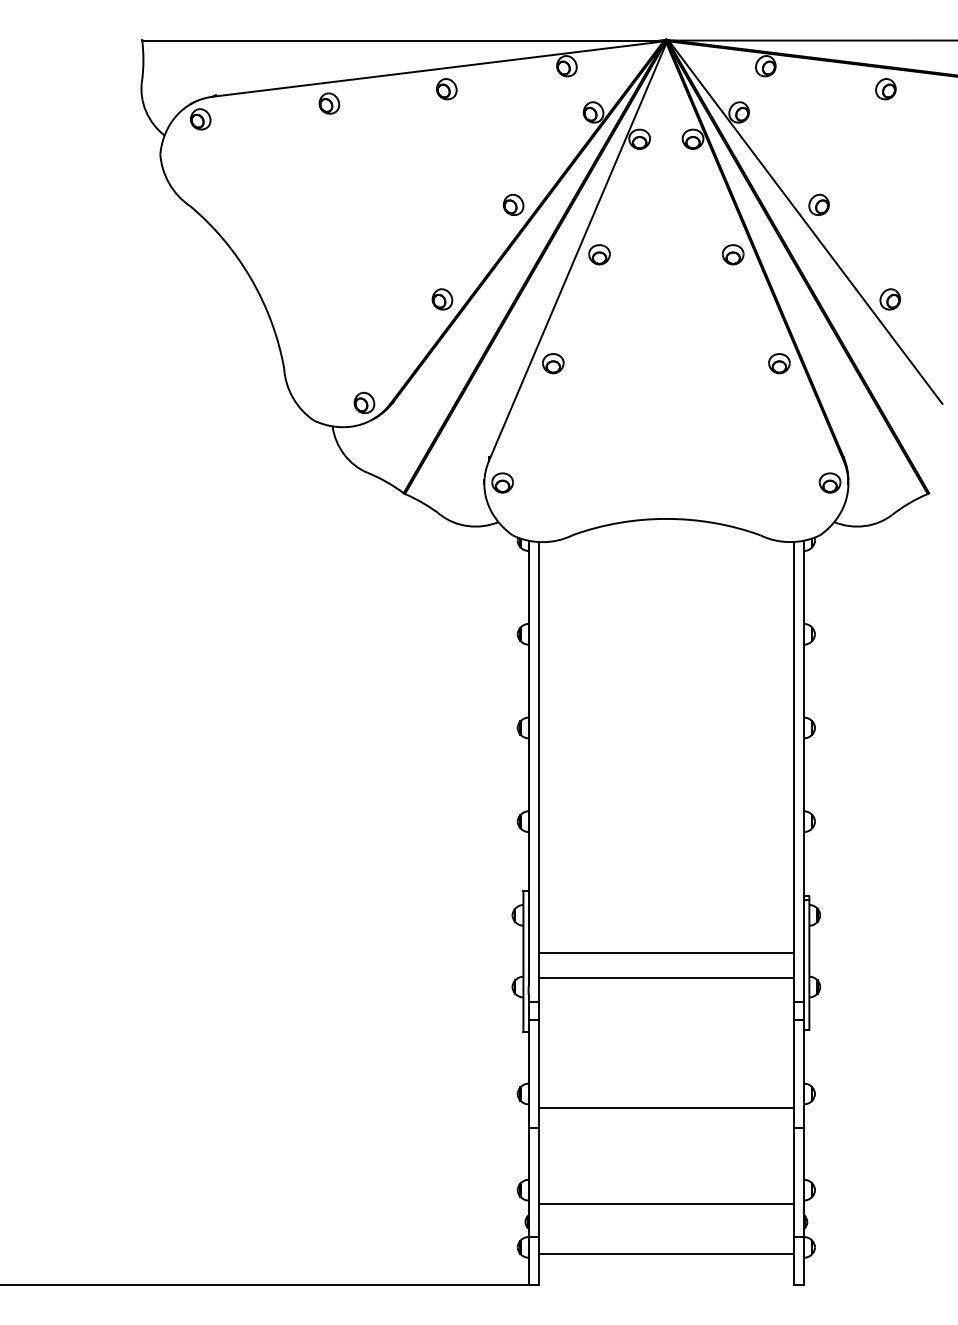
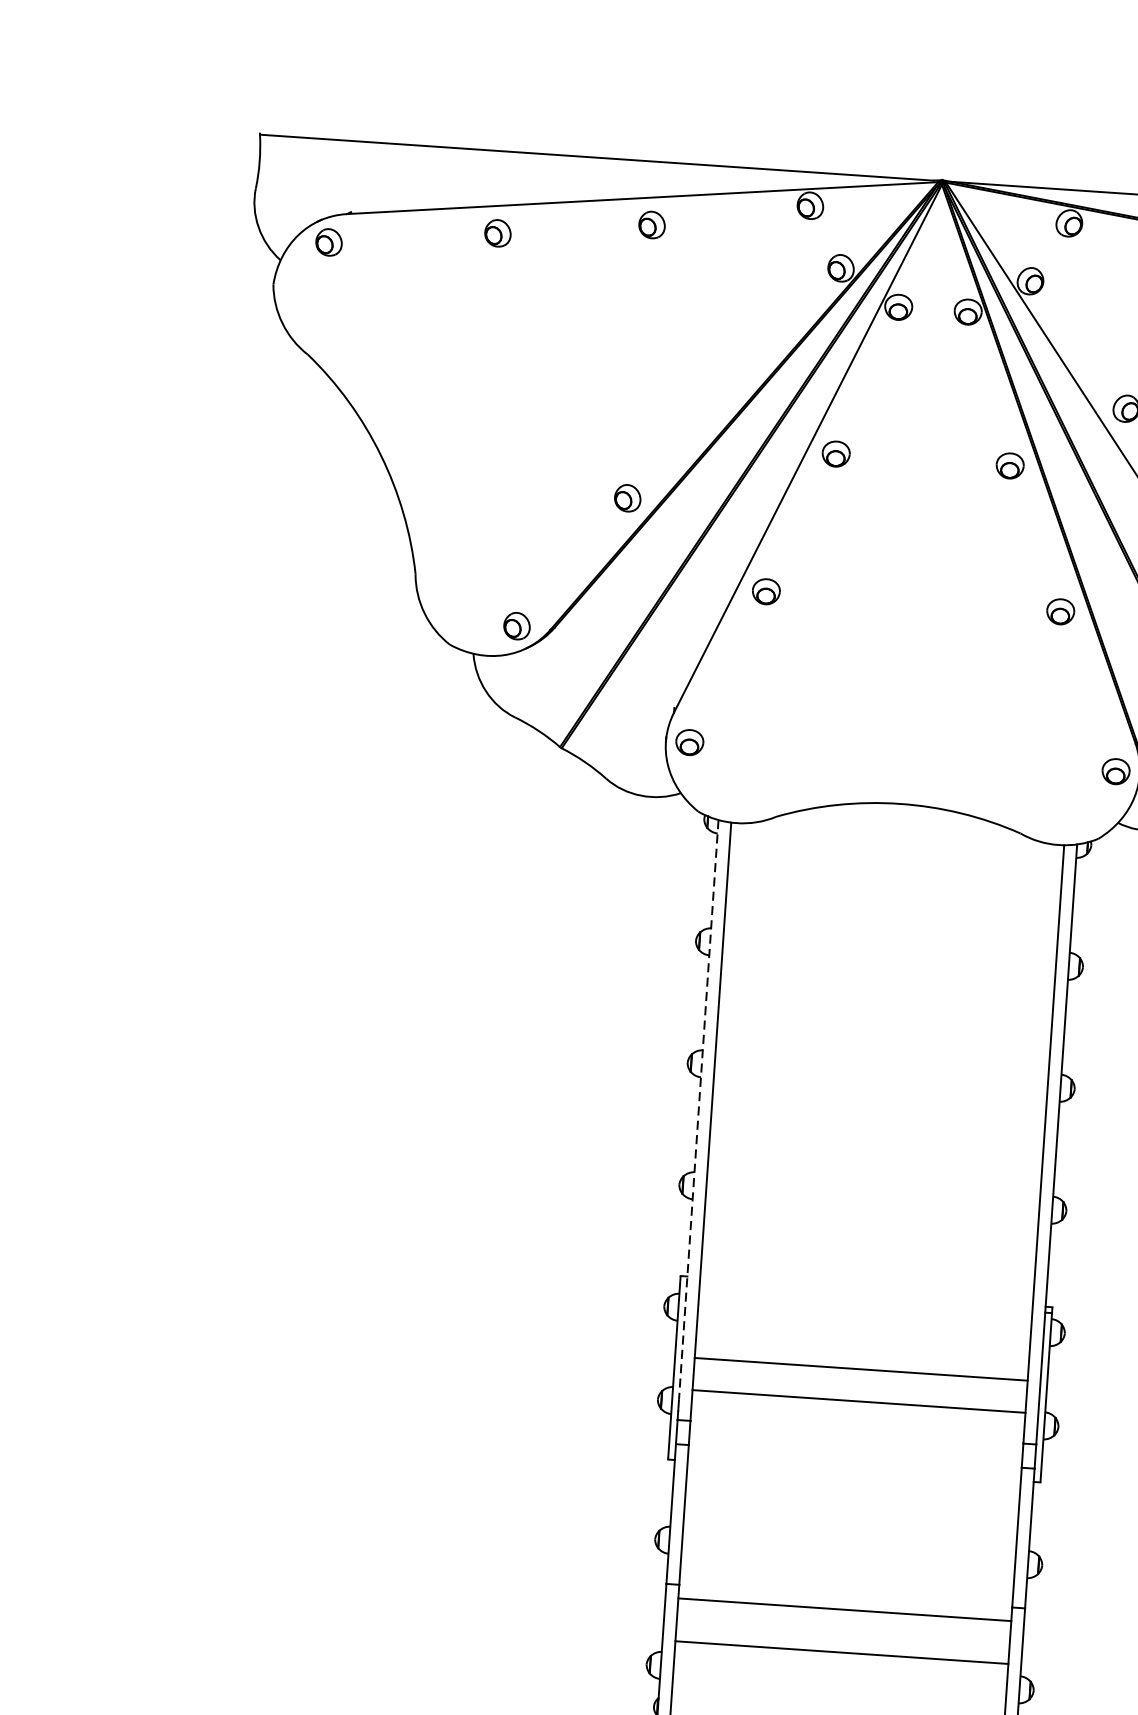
part: (513, 204) -> (728, 381), removed
line: (528, 763) -> (698, 1110), solid -> dashed
line: (666, 1108) -> (844, 1610), moved
line: (666, 1203) -> (842, 1652), moved

